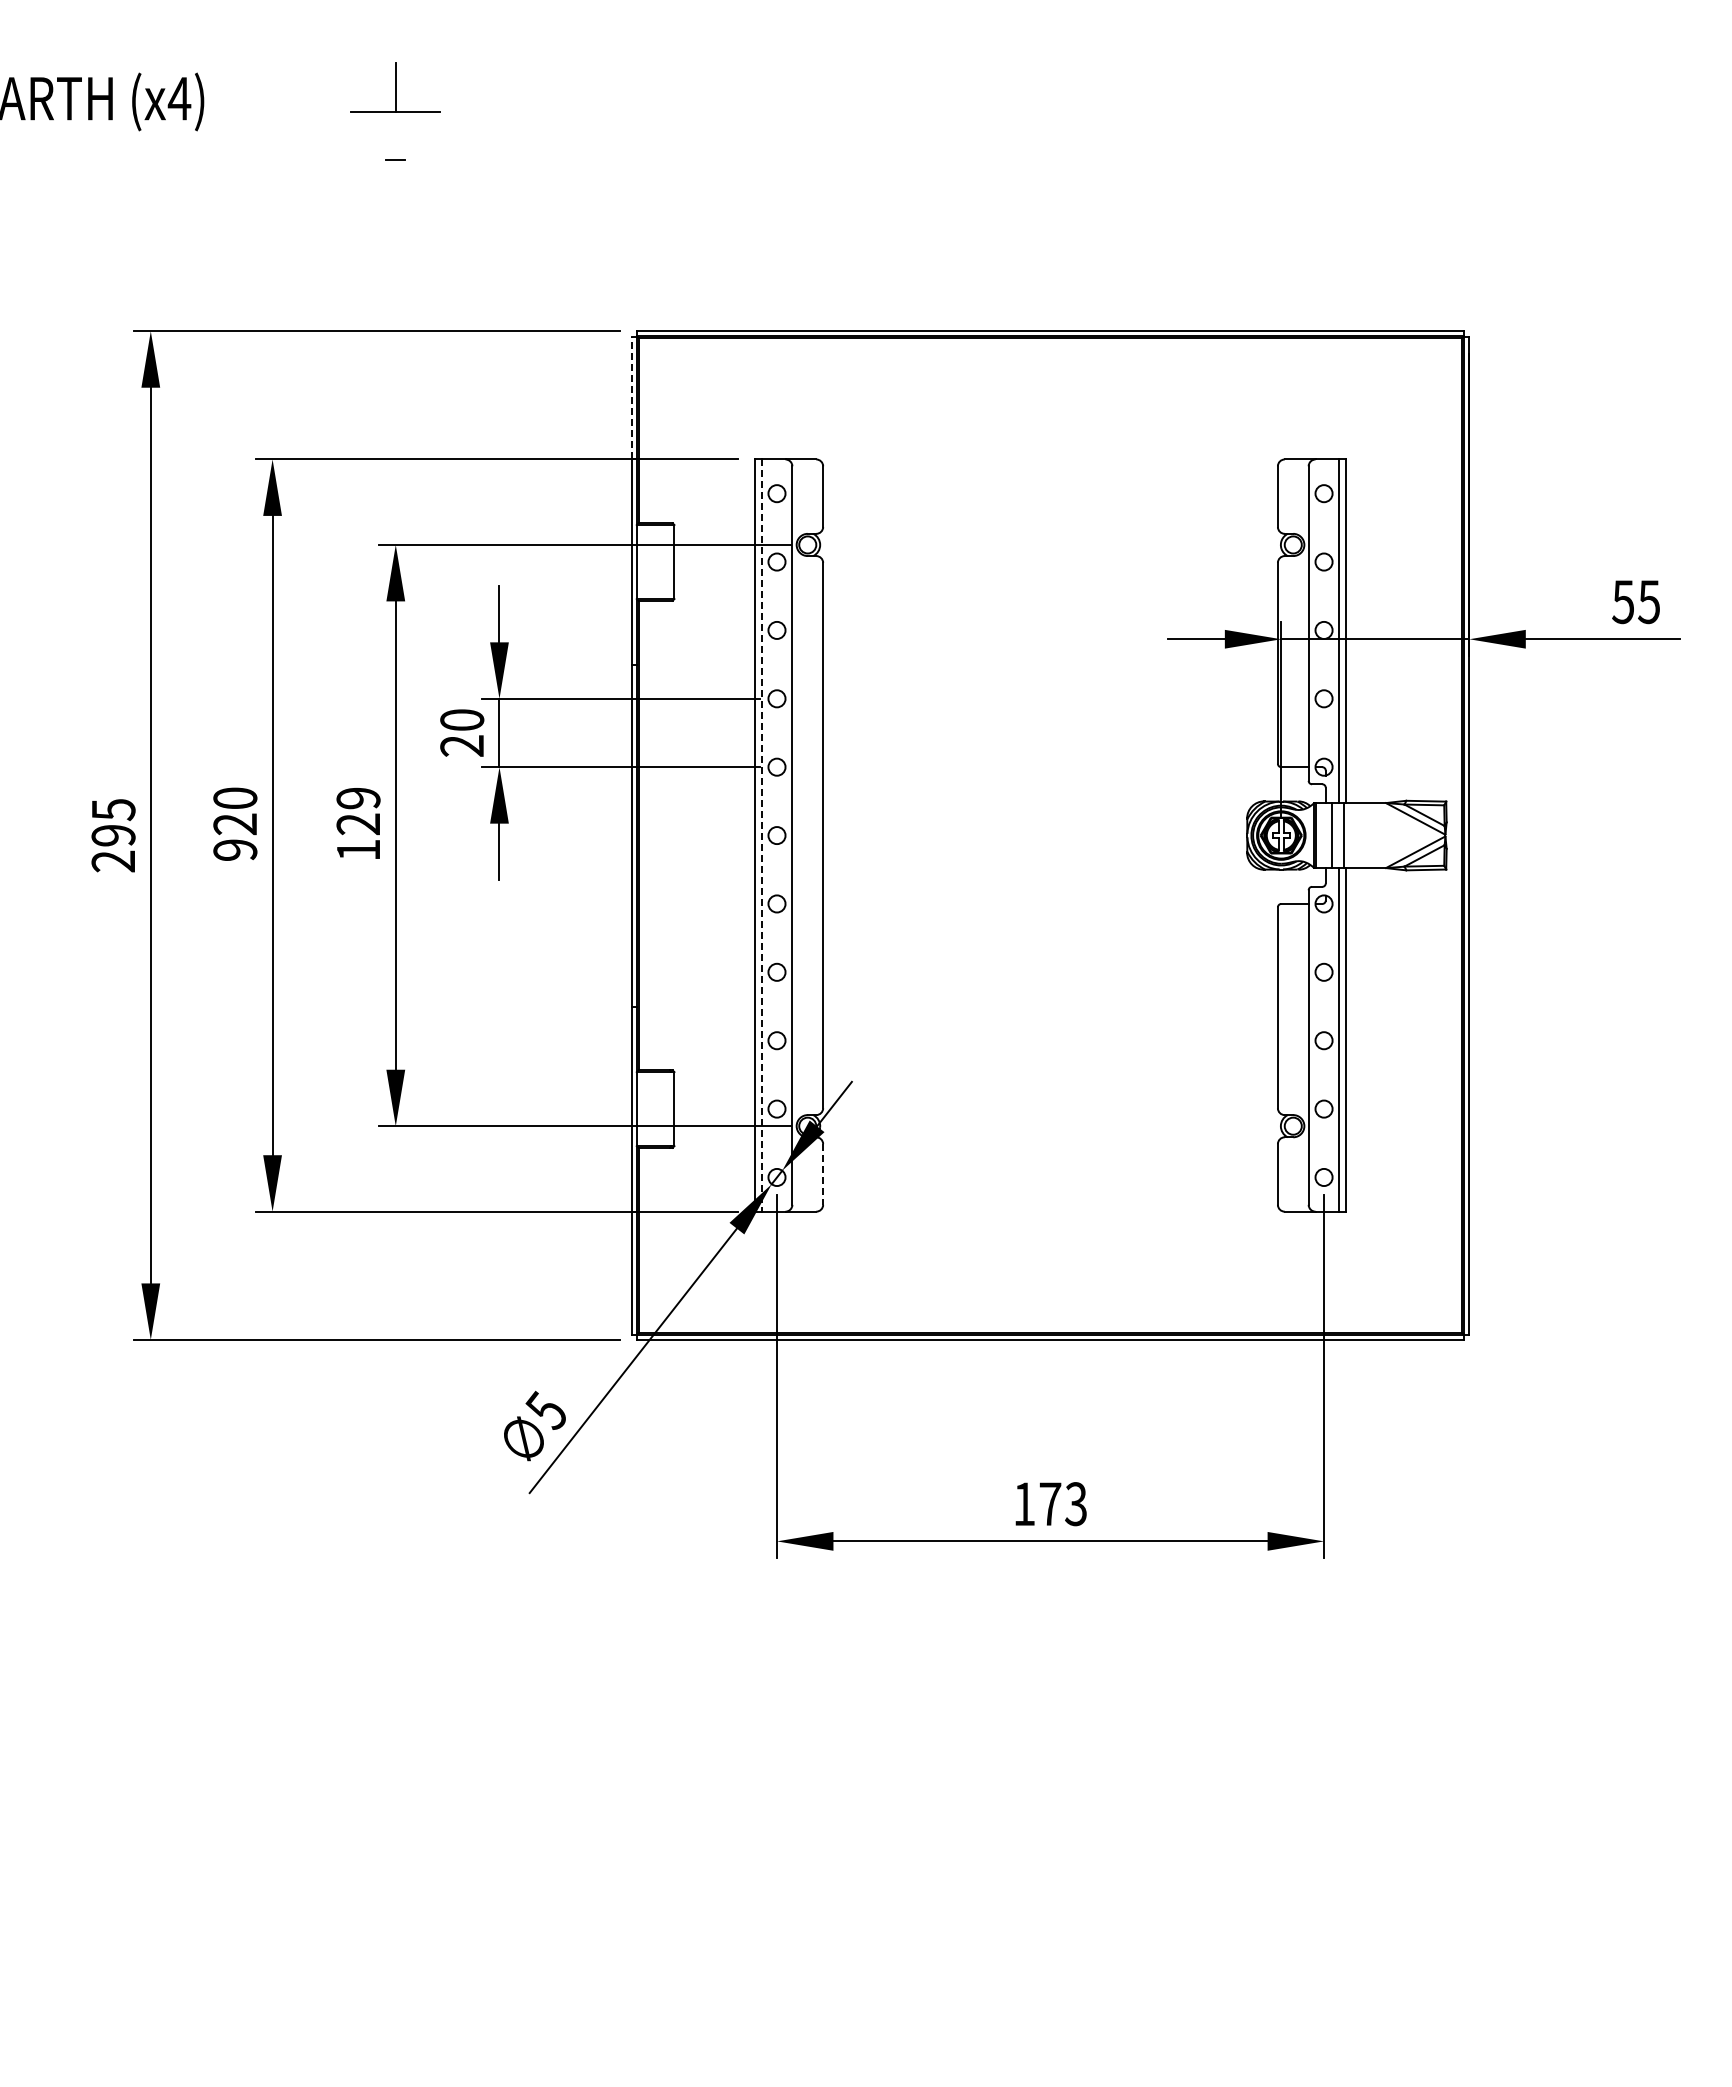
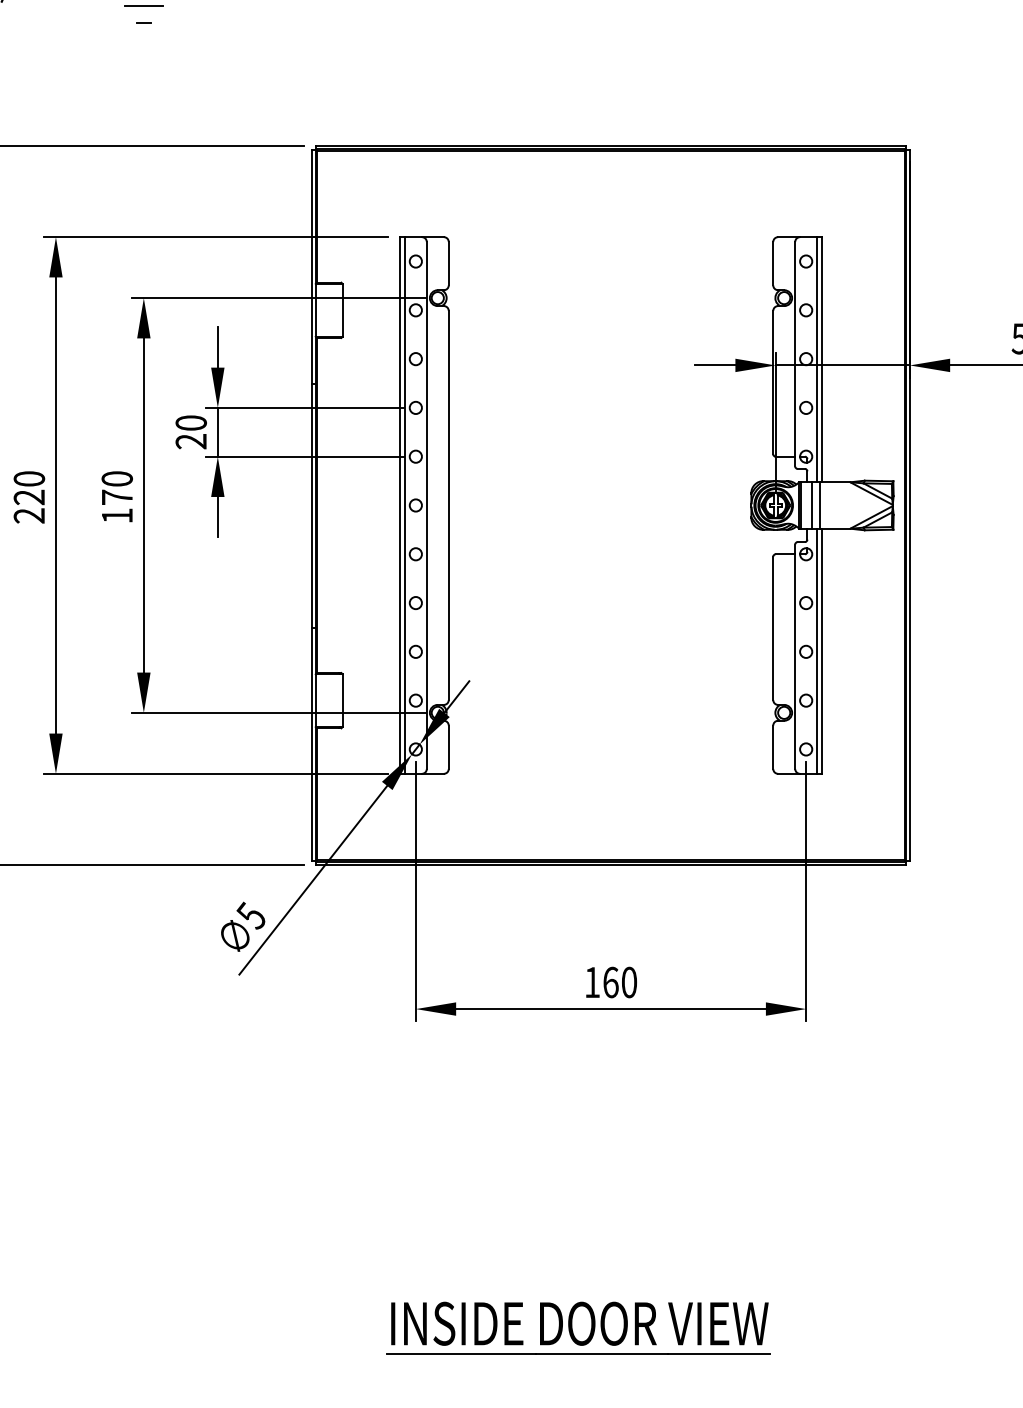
line: (395, 135) -> (143, 5), added
line: (631, 397) -> (312, 192), dashed -> solid
text: (358, 811) -> (117, 488), 129 -> 170
line: (761, 836) -> (404, 506), dashed -> solid
text: (235, 849) -> (29, 515), 920 -> 220
line: (823, 1174) -> (449, 747), dashed -> solid
text: (1062, 1504) -> (619, 982), 173 -> 160
part: (1004, 1987) -> (578, 1327), added

